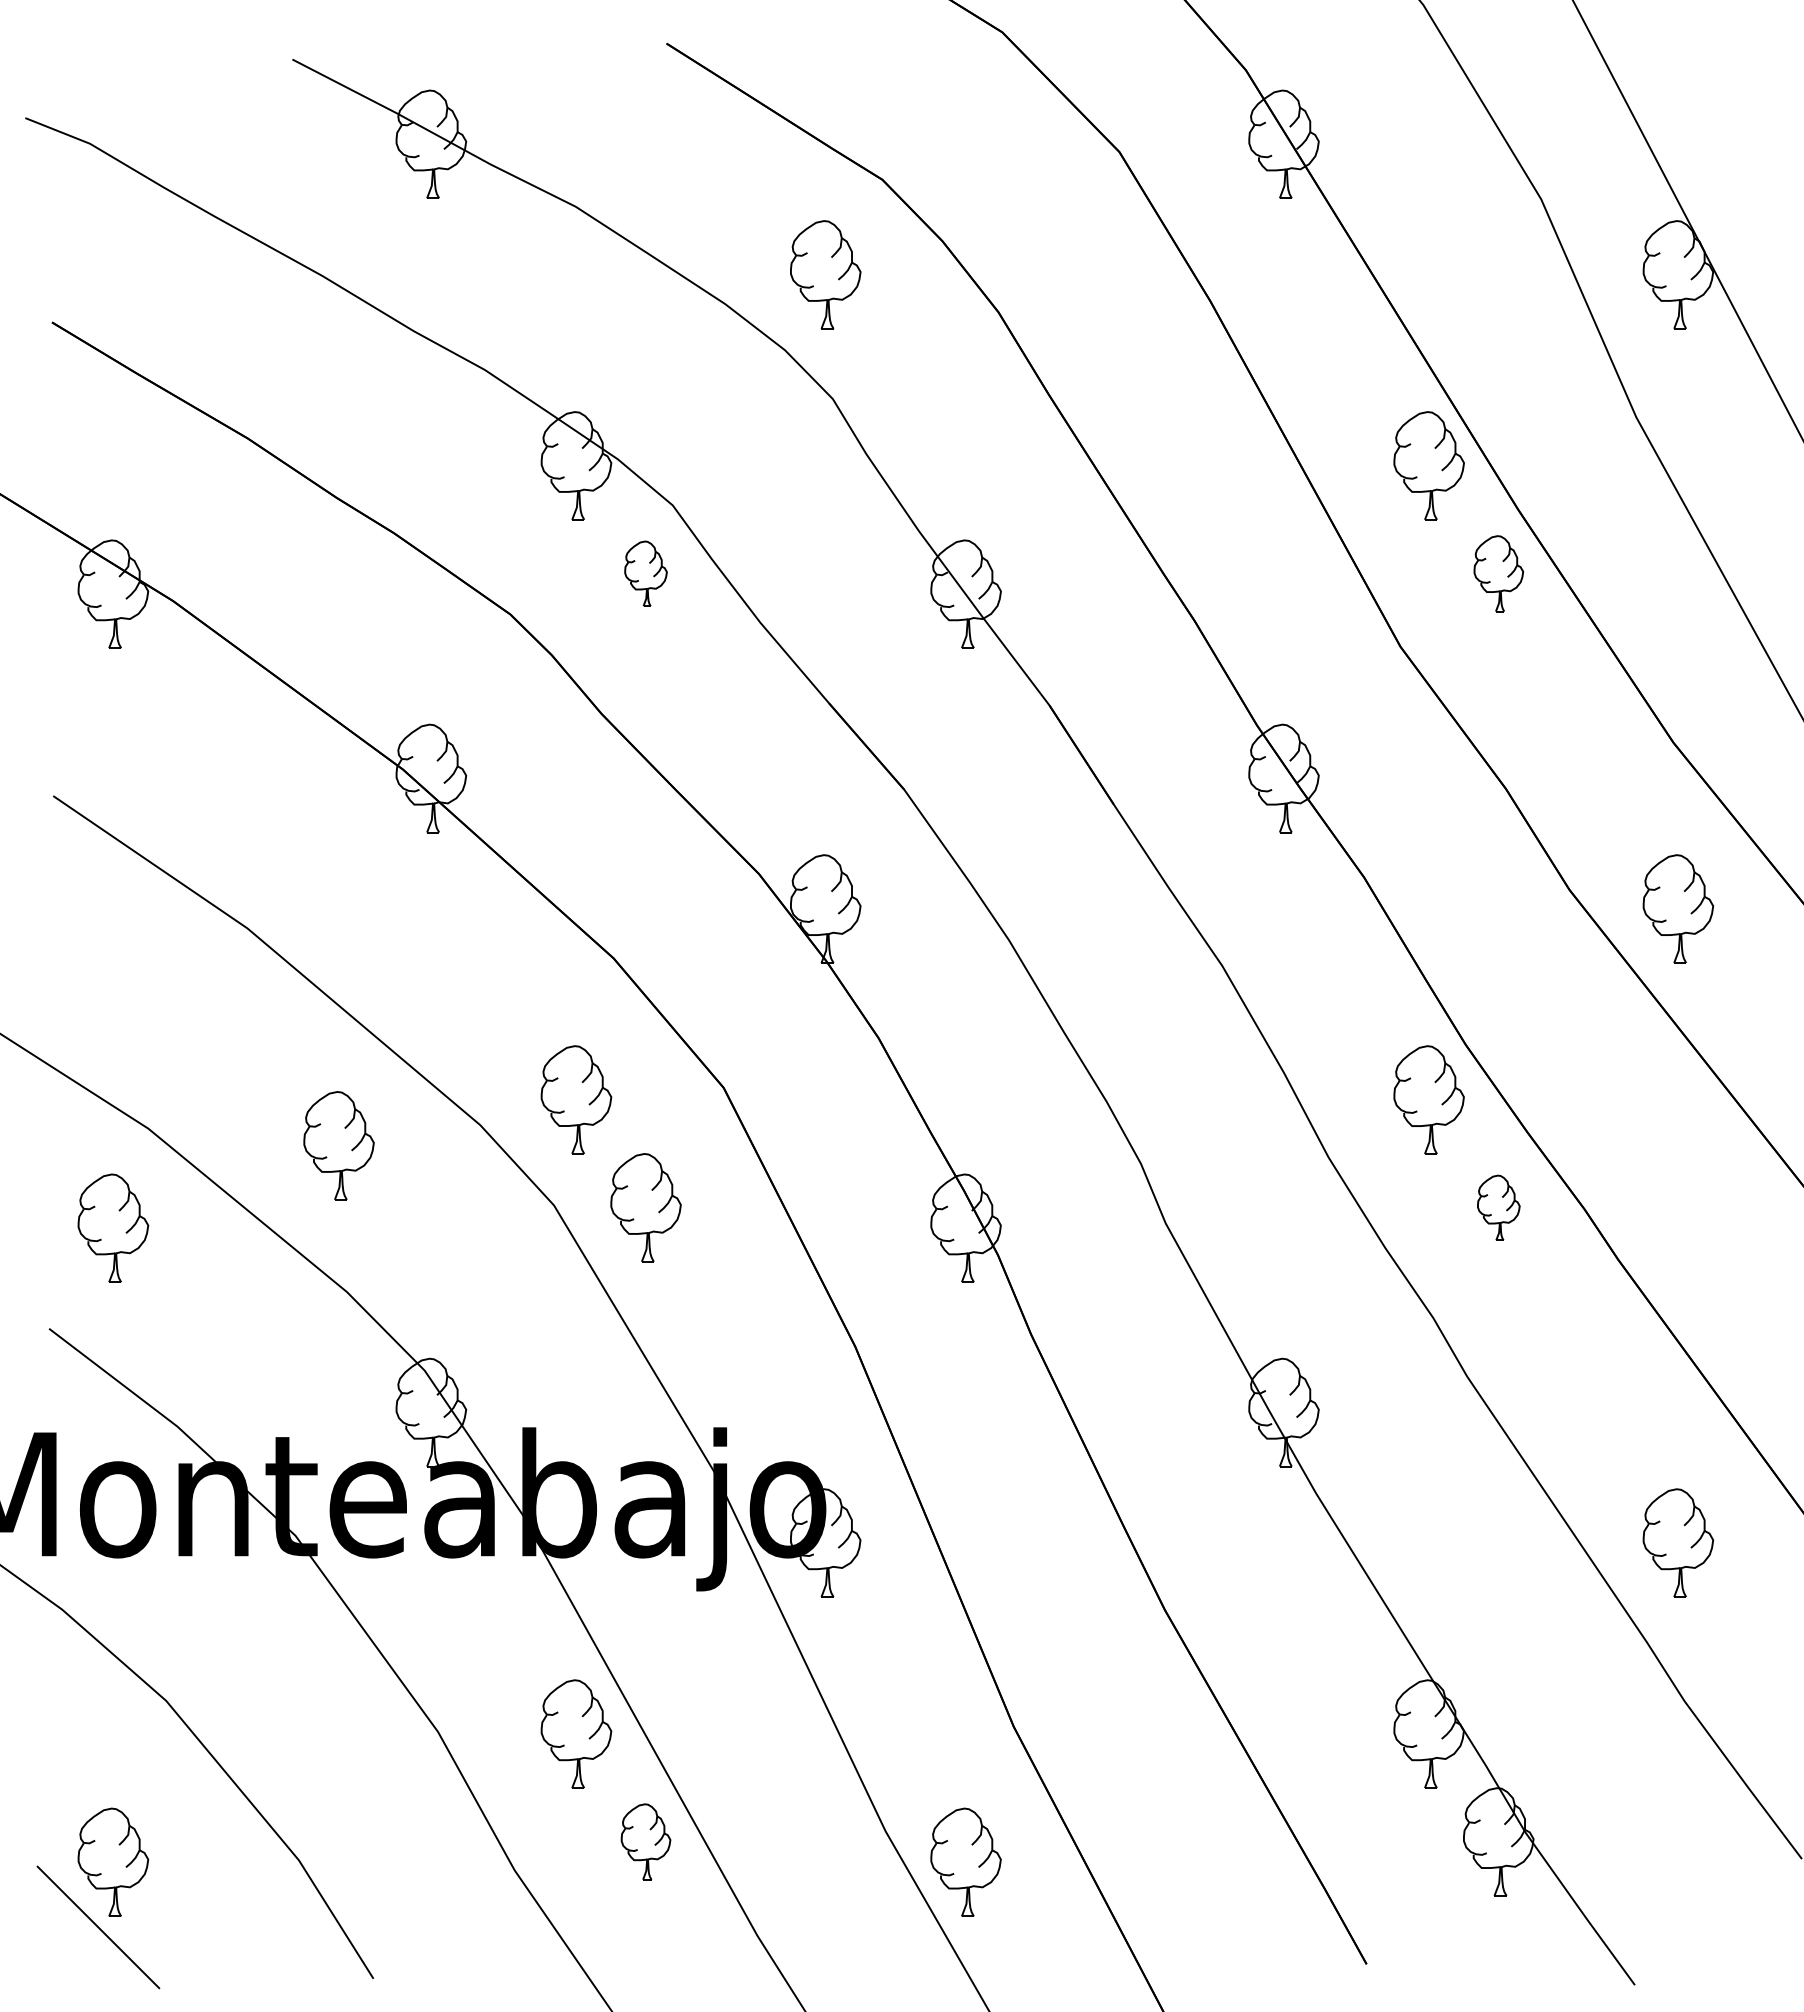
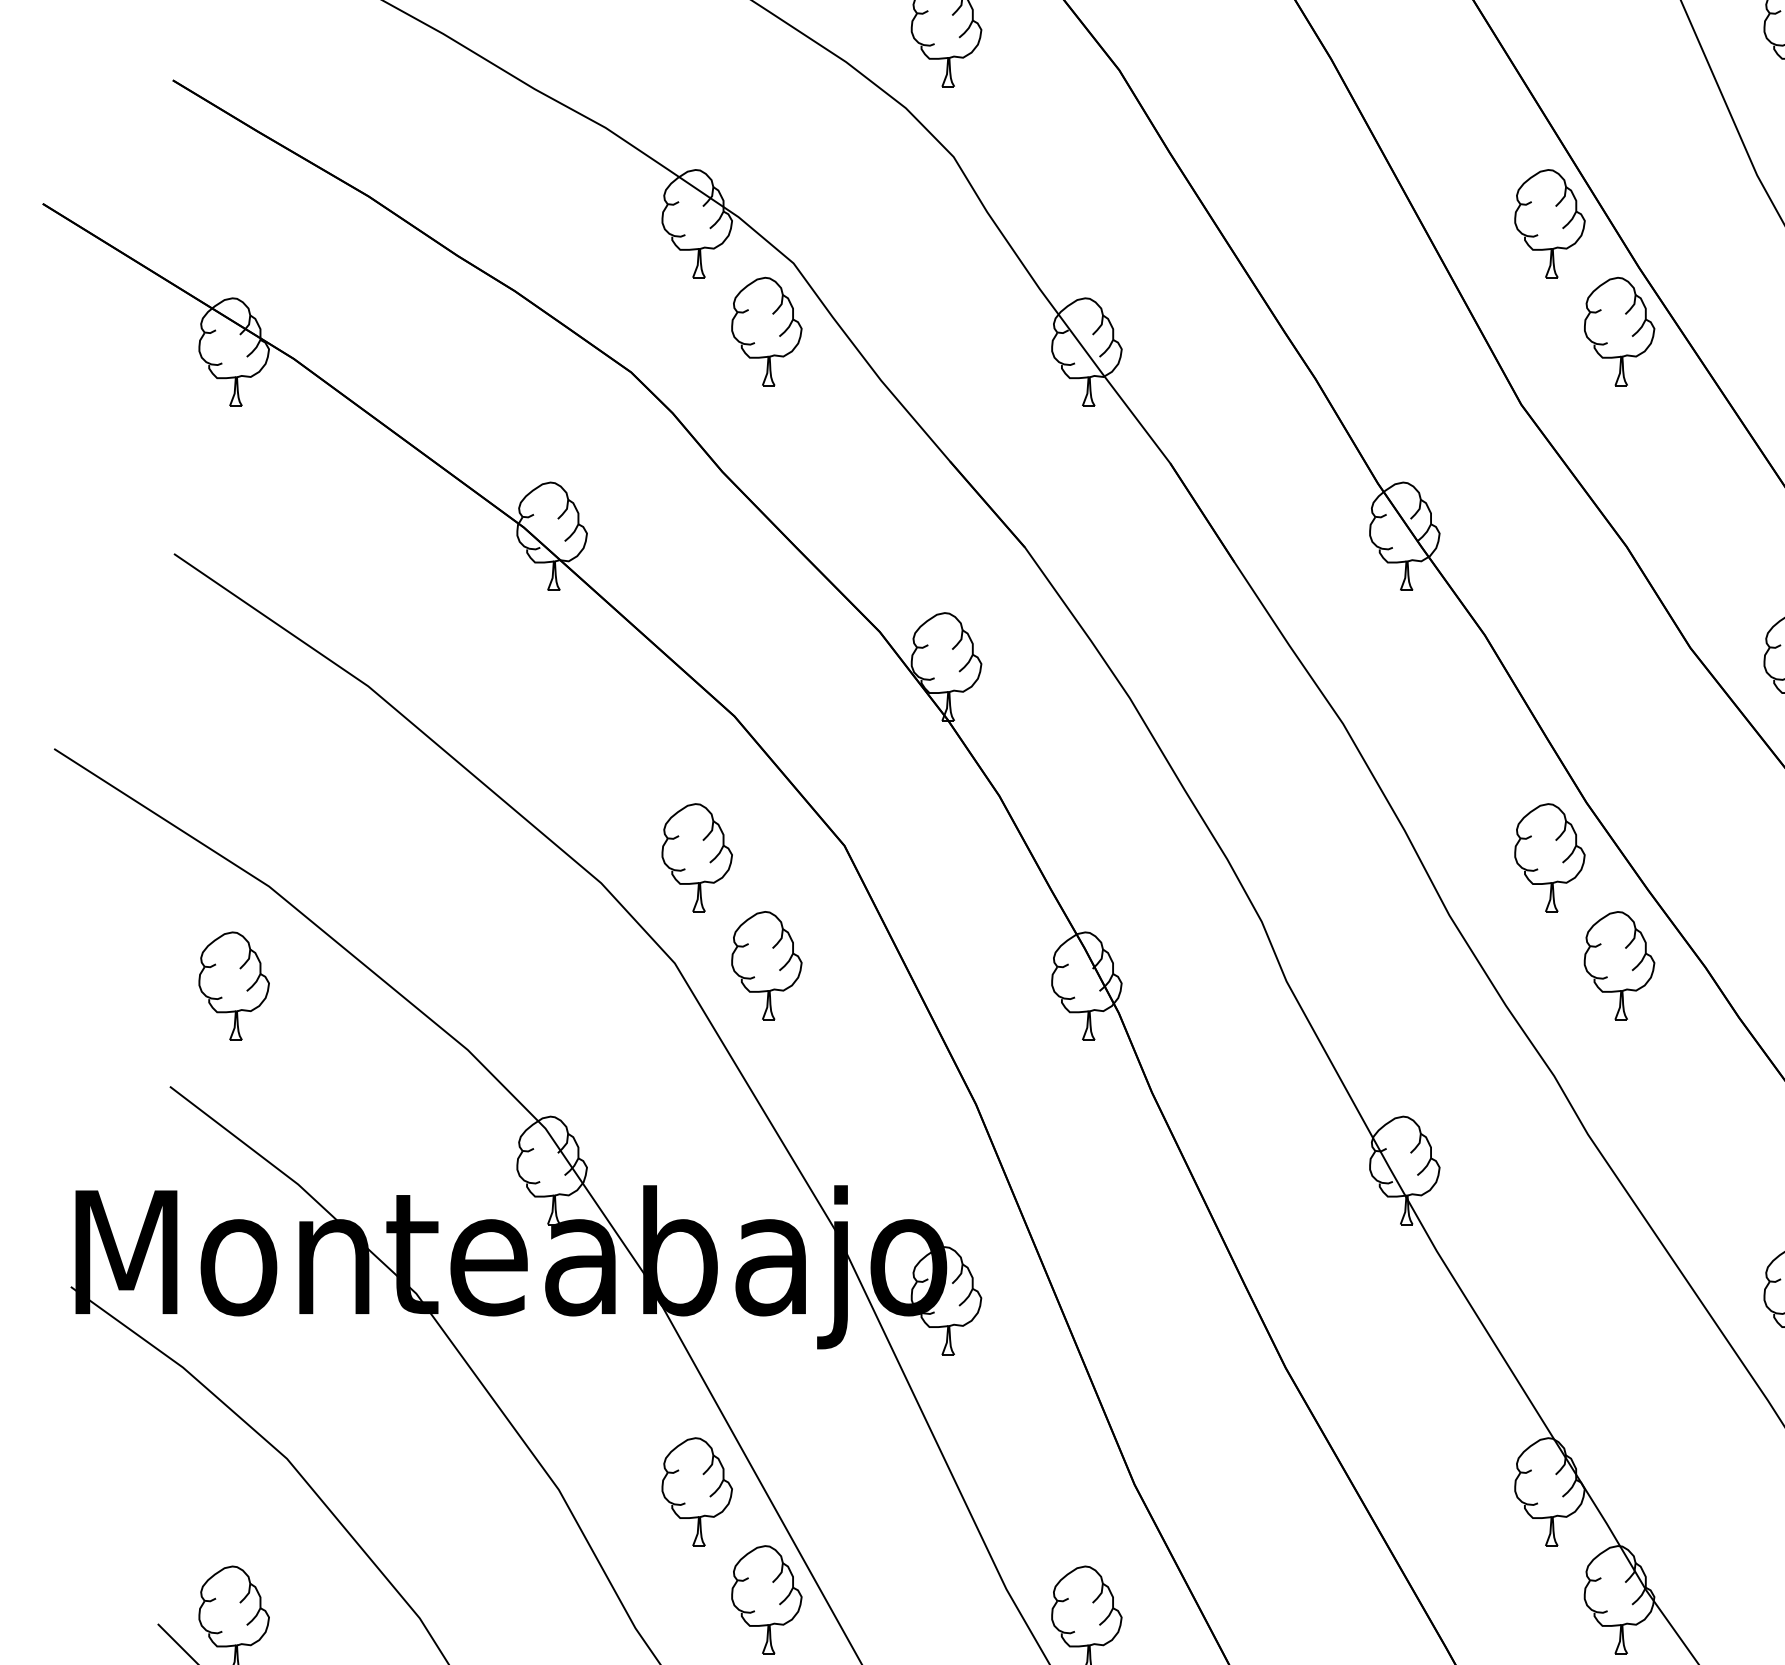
part: (645, 573) -> (766, 331), size x1.67
part: (1498, 573) -> (1619, 331), size x1.43
part: (338, 1145) -> (459, 903), removed
part: (1498, 1207) -> (1619, 965), size x1.67
part: (645, 1841) -> (766, 1599), size x1.43

